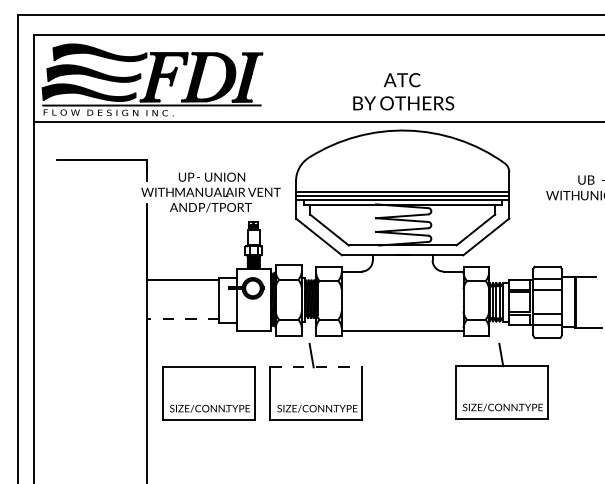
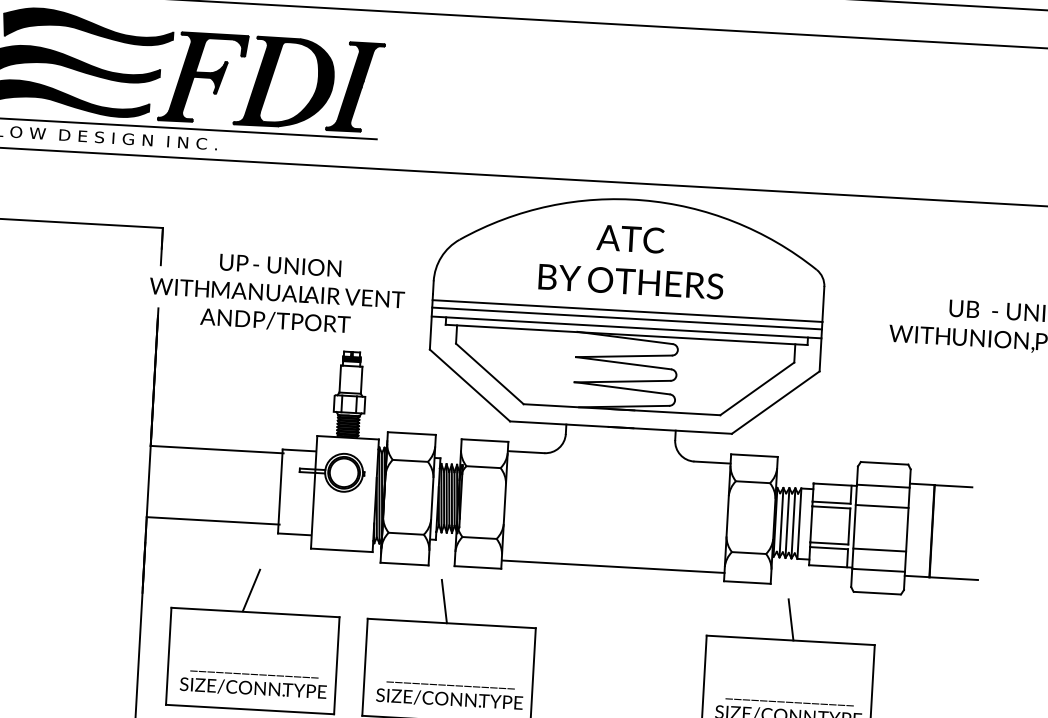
text: (403, 91) -> (631, 259), moved
line: (182, 318) -> (212, 520), dashed -> solid
line: (205, 355) -> (250, 590), added
line: (316, 367) -> (452, 623), dashed -> solid

